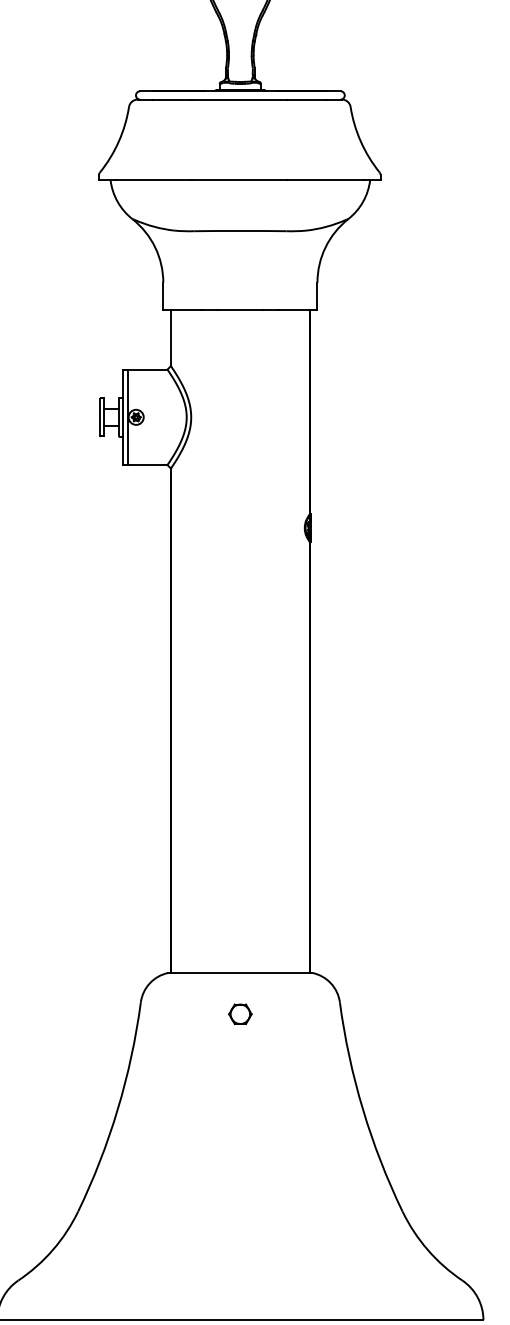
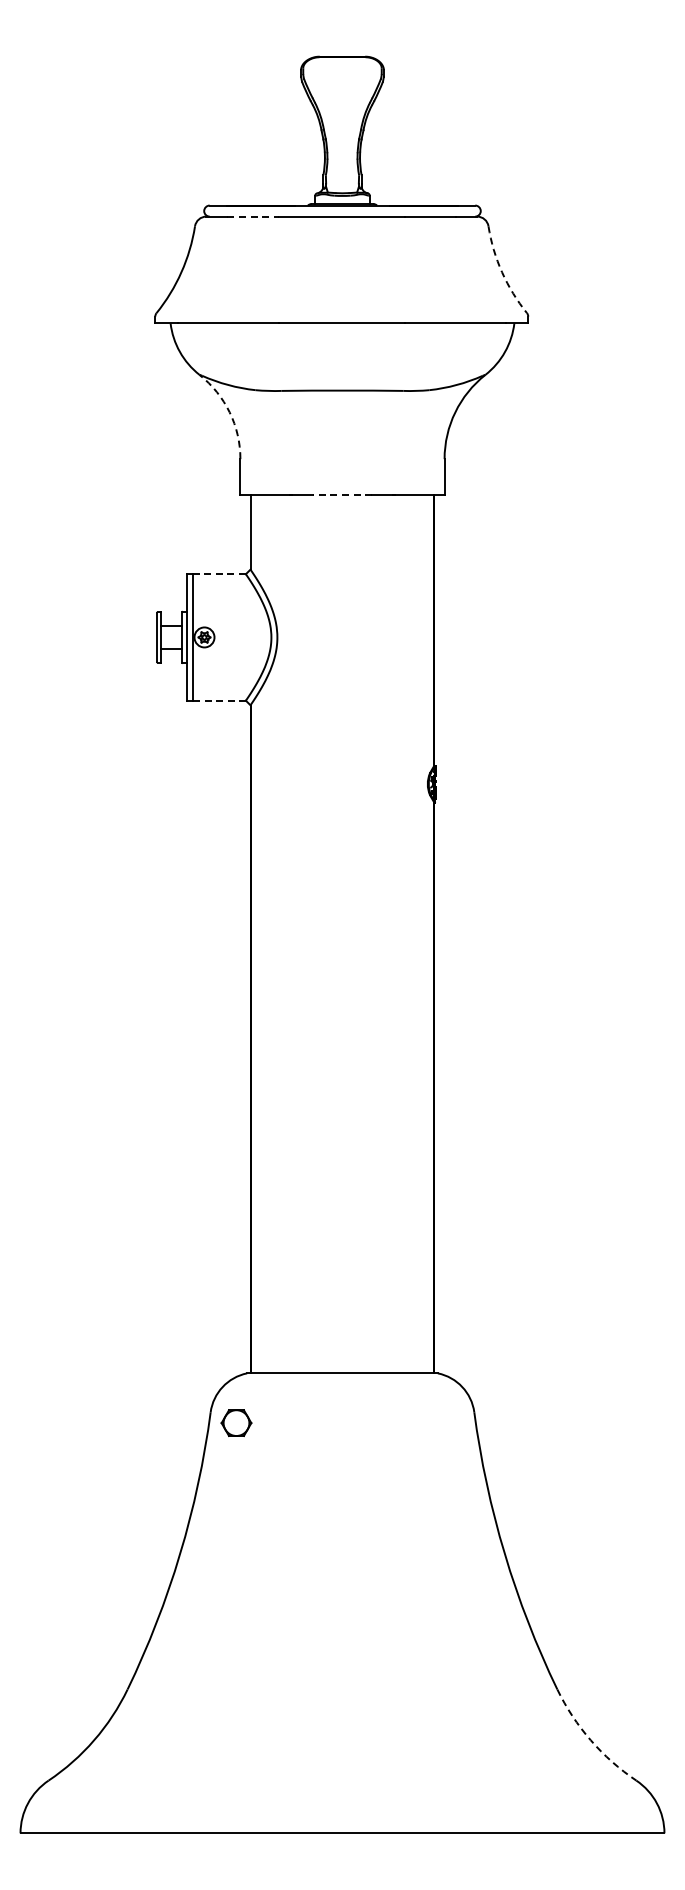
line: (173, 99) -> (253, 216), solid -> dashed
arc: (361, 141) -> (502, 272), solid -> dashed
arc: (155, 247) -> (229, 412), solid -> dashed
line: (240, 310) -> (342, 495), solid -> dashed
line: (146, 369) -> (218, 574), solid -> dashed
line: (147, 464) -> (219, 700), solid -> dashed
part: (240, 1013) -> (236, 1422), moved
arc: (427, 1250) -> (590, 1740), solid -> dashed

